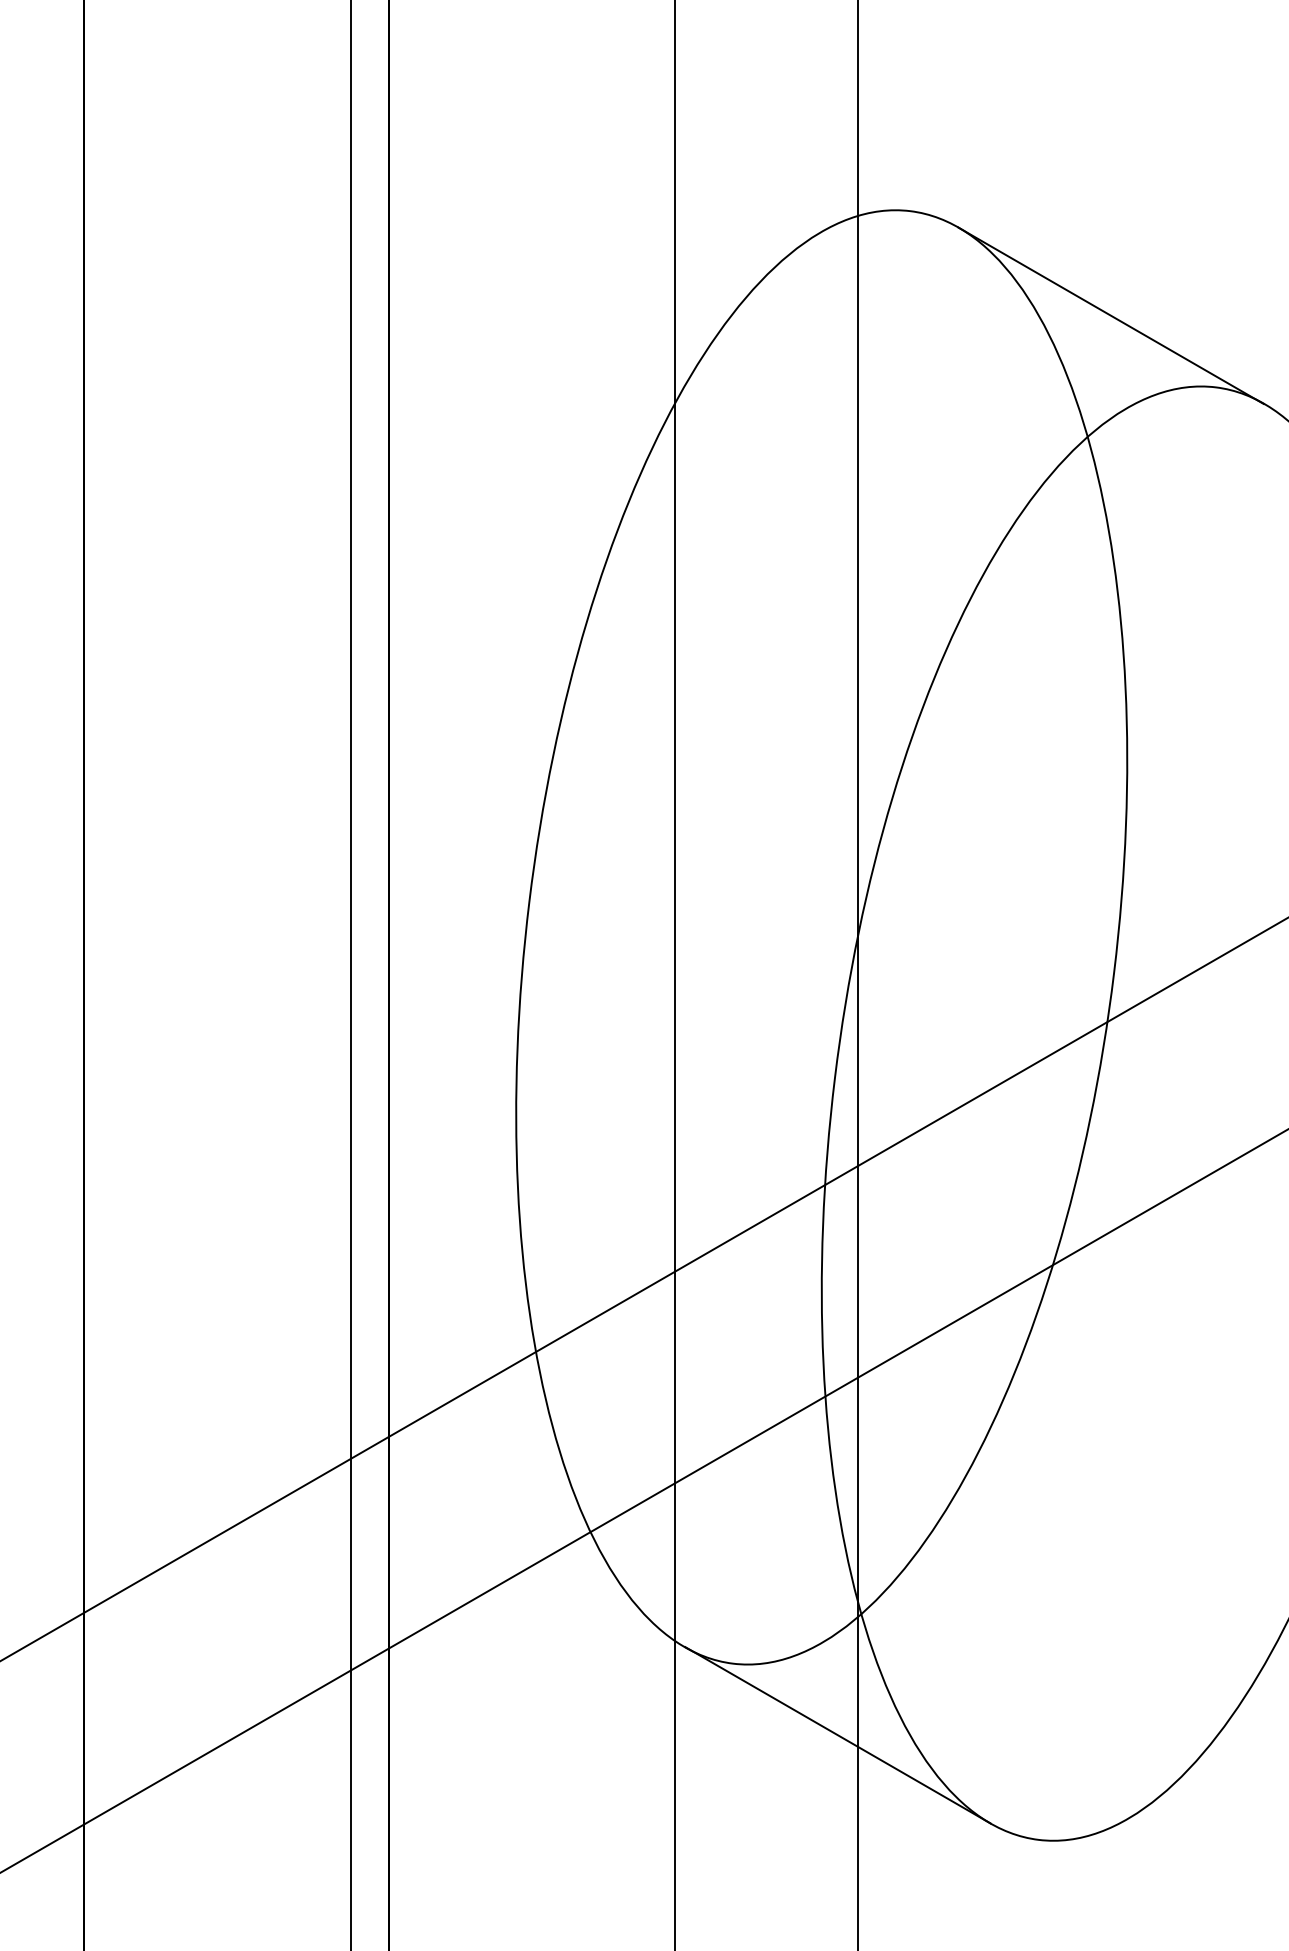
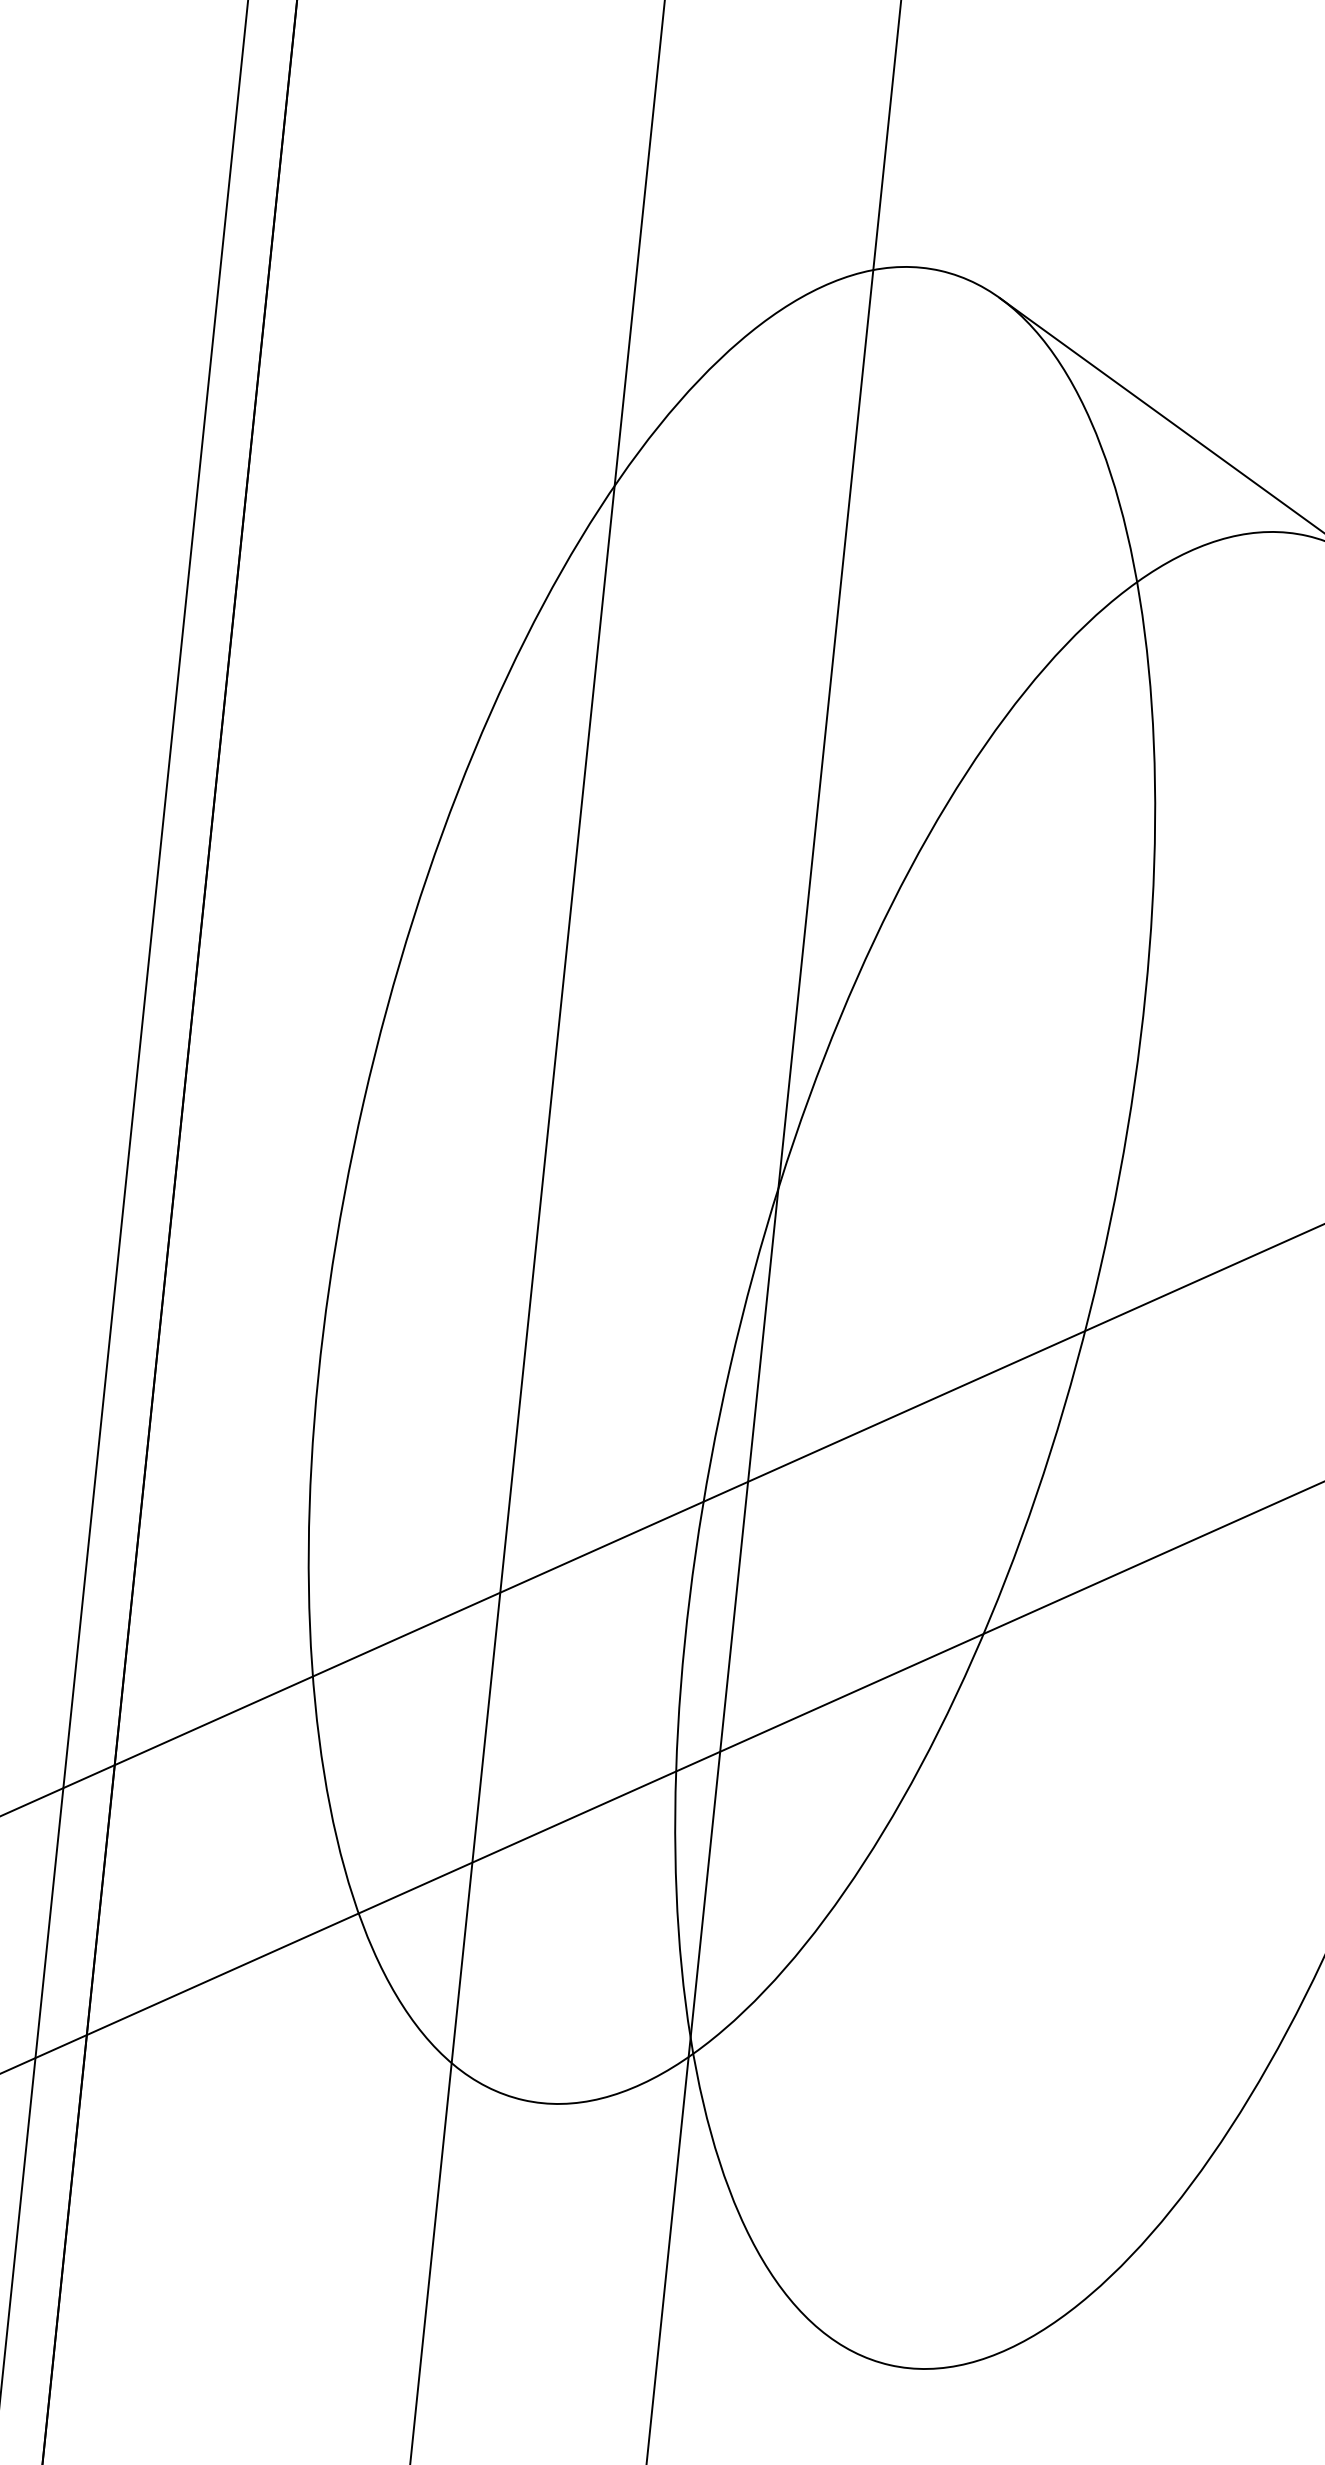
line: (837, 1735) -> (646, 2205), removed

